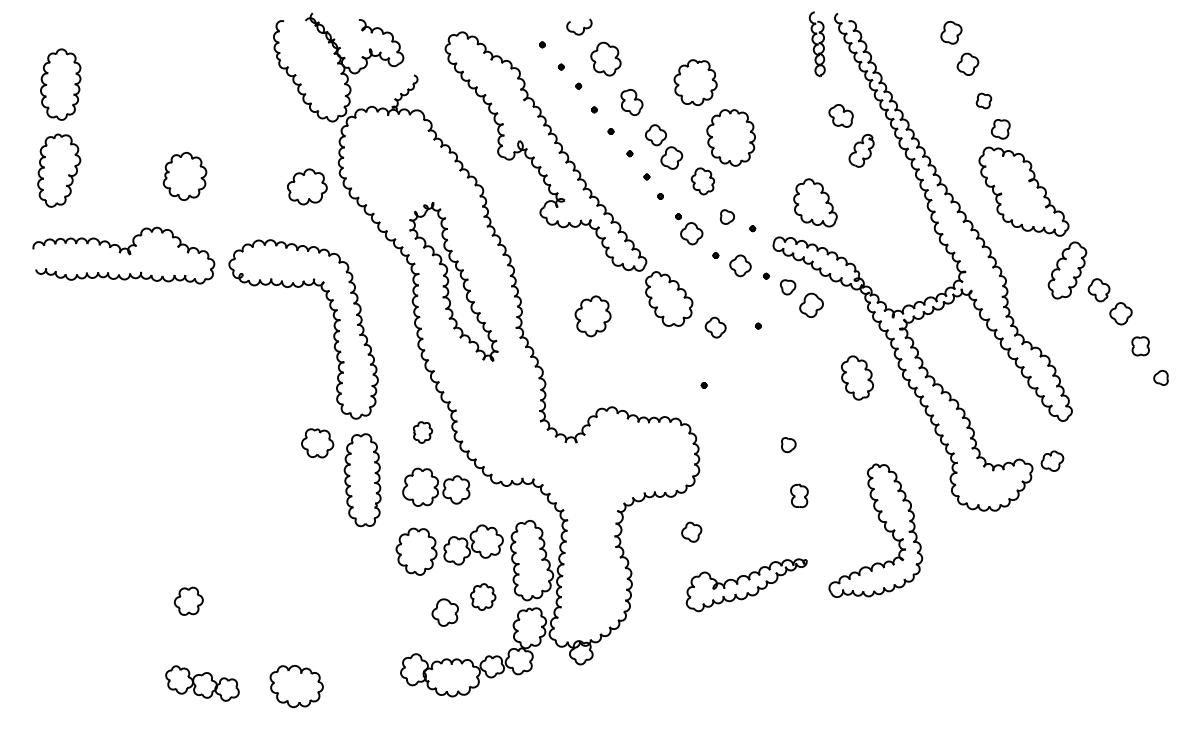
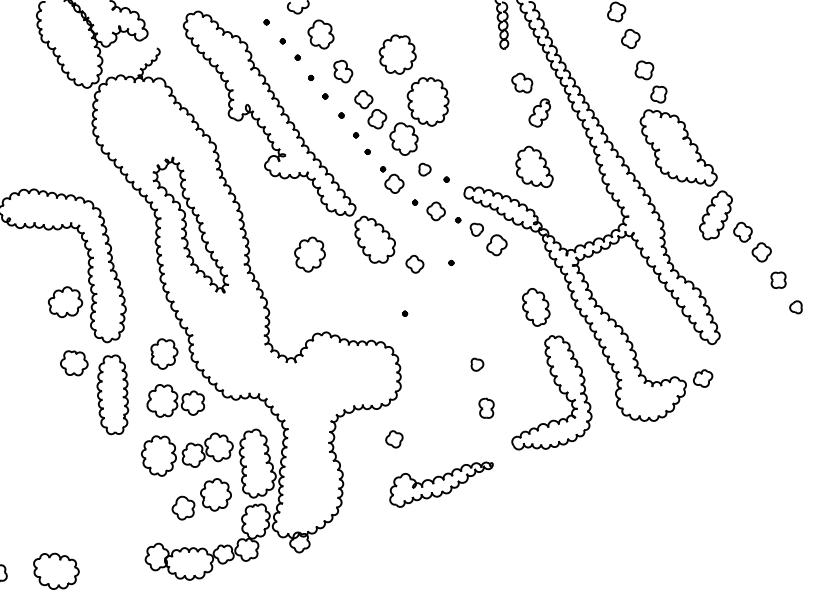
part: (983, 100) -> (644, 69), size x1.43
part: (702, 181) -> (403, 139), size x1.43
part: (307, 186) -> (65, 301), moved
part: (815, 202) -> (534, 166), moved
part: (422, 432) -> (164, 354), size x1.67
part: (884, 528) -> (559, 390), moved
part: (482, 596) -> (215, 494), size x1.43

